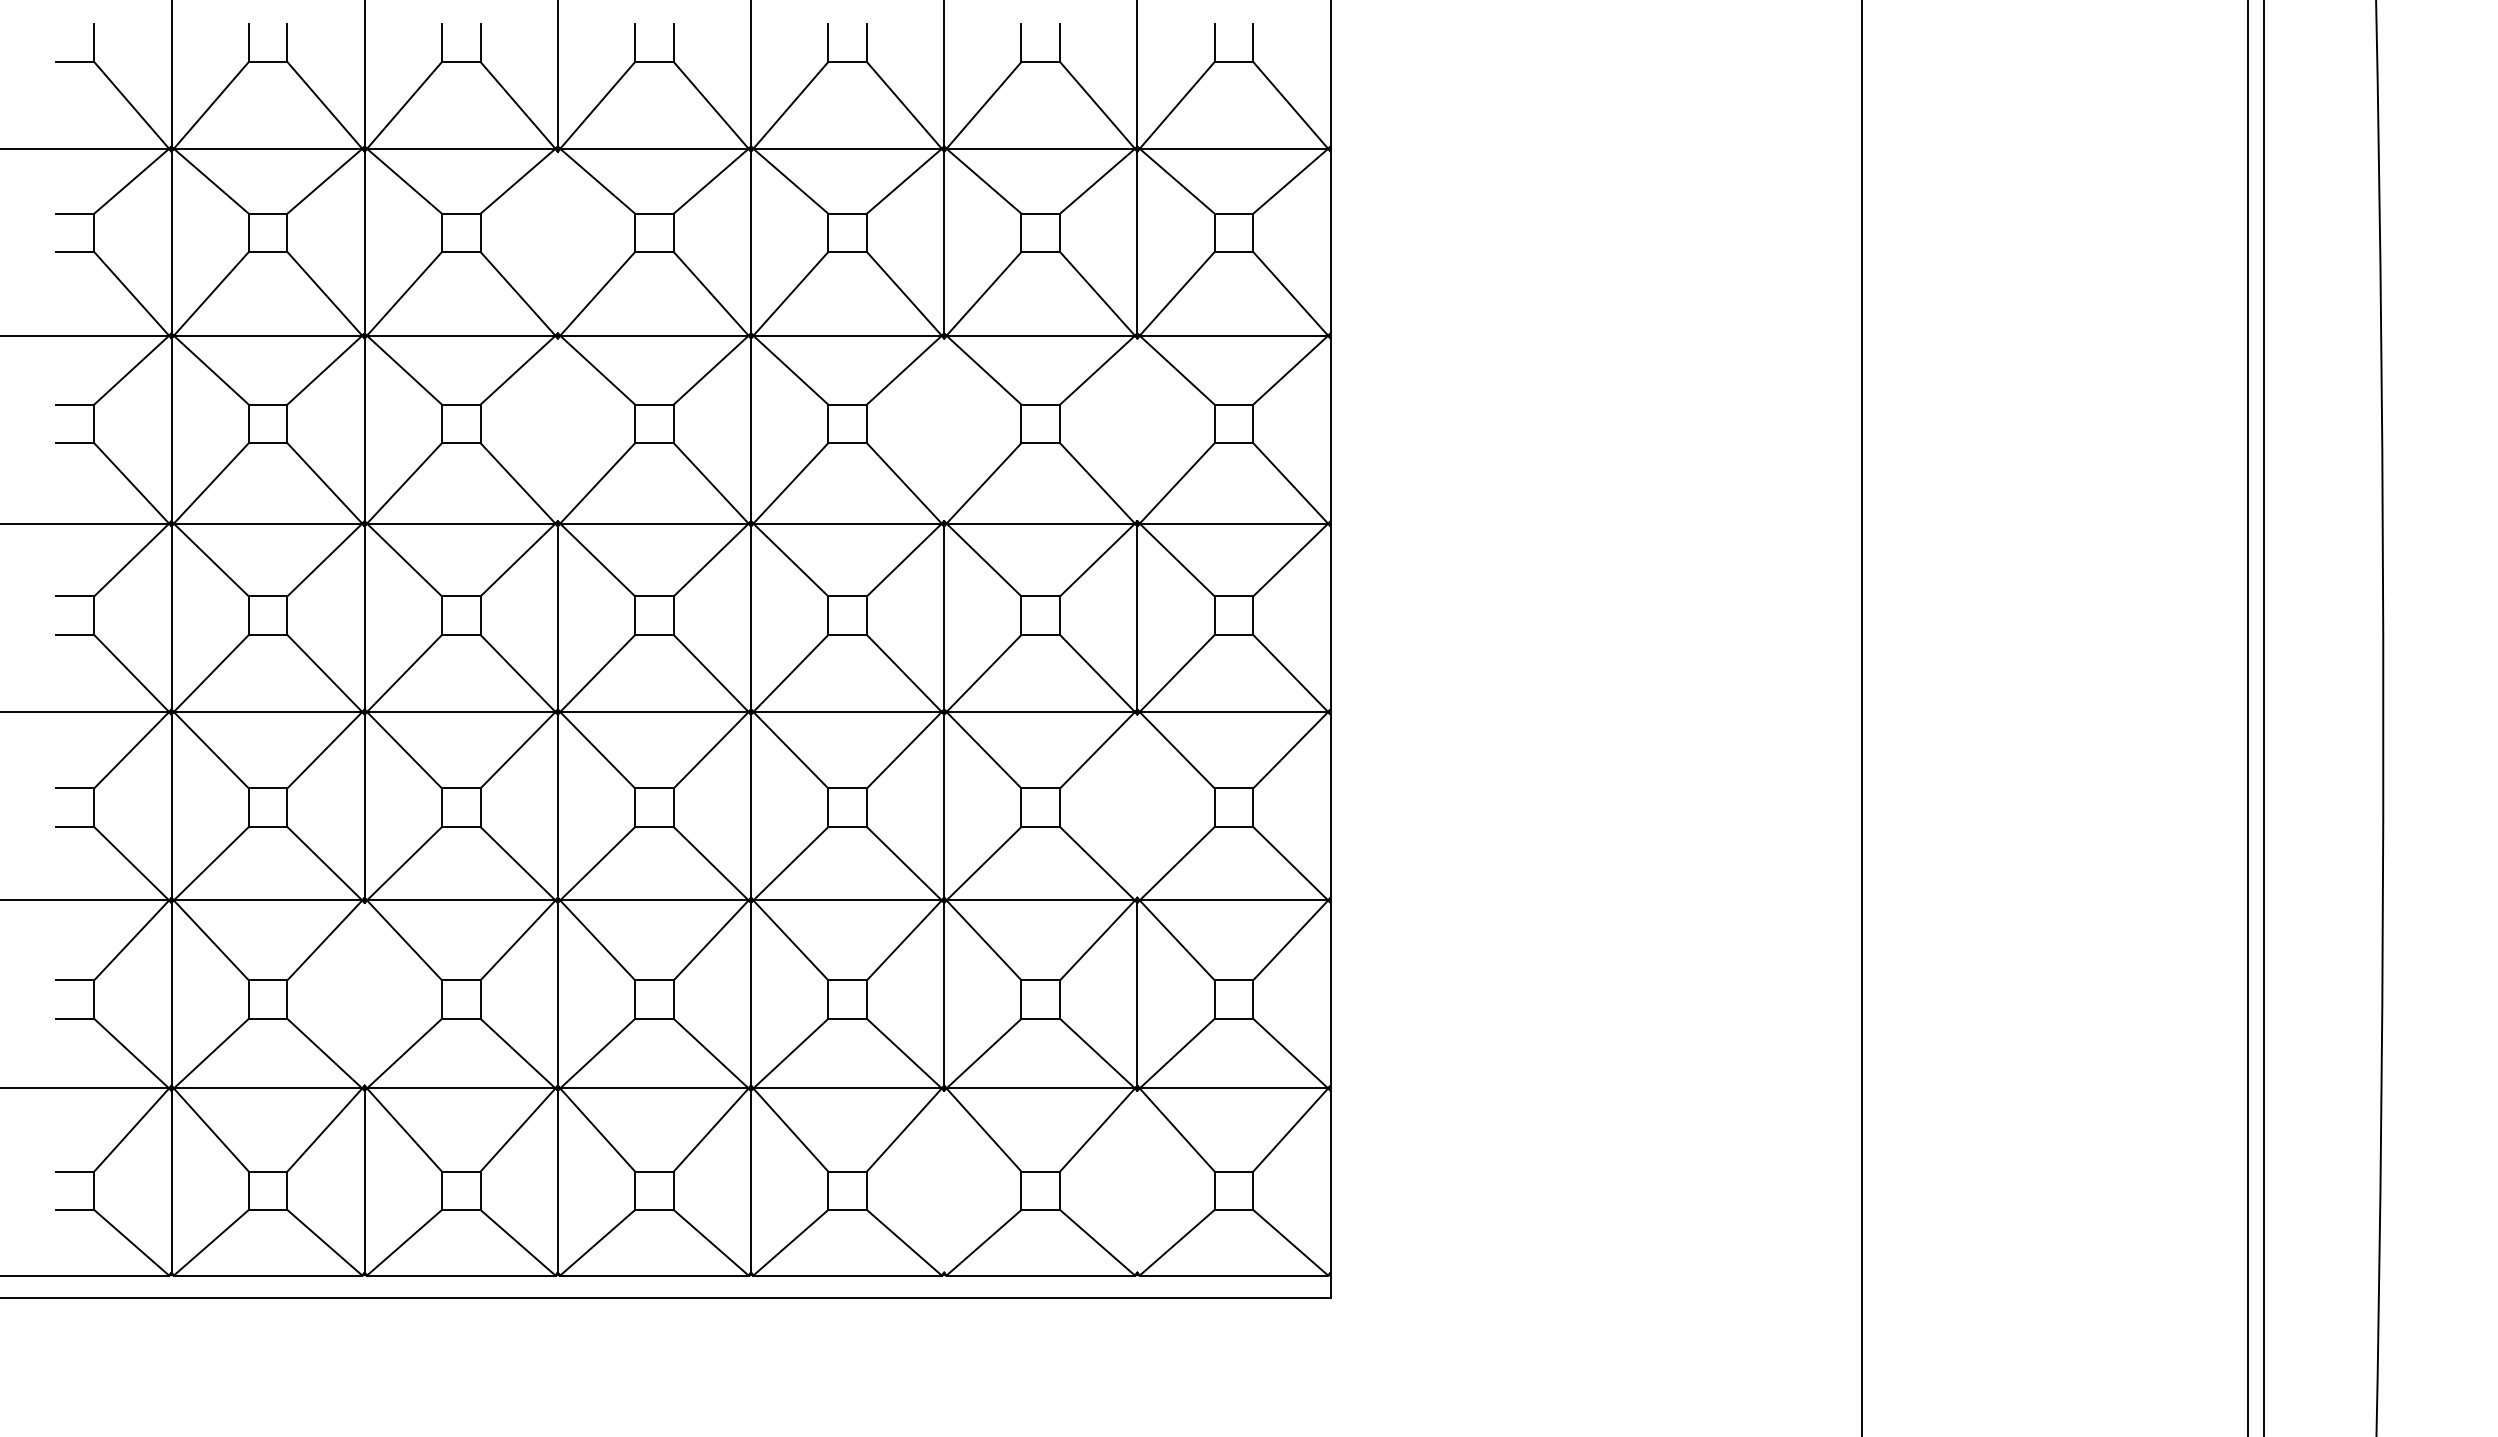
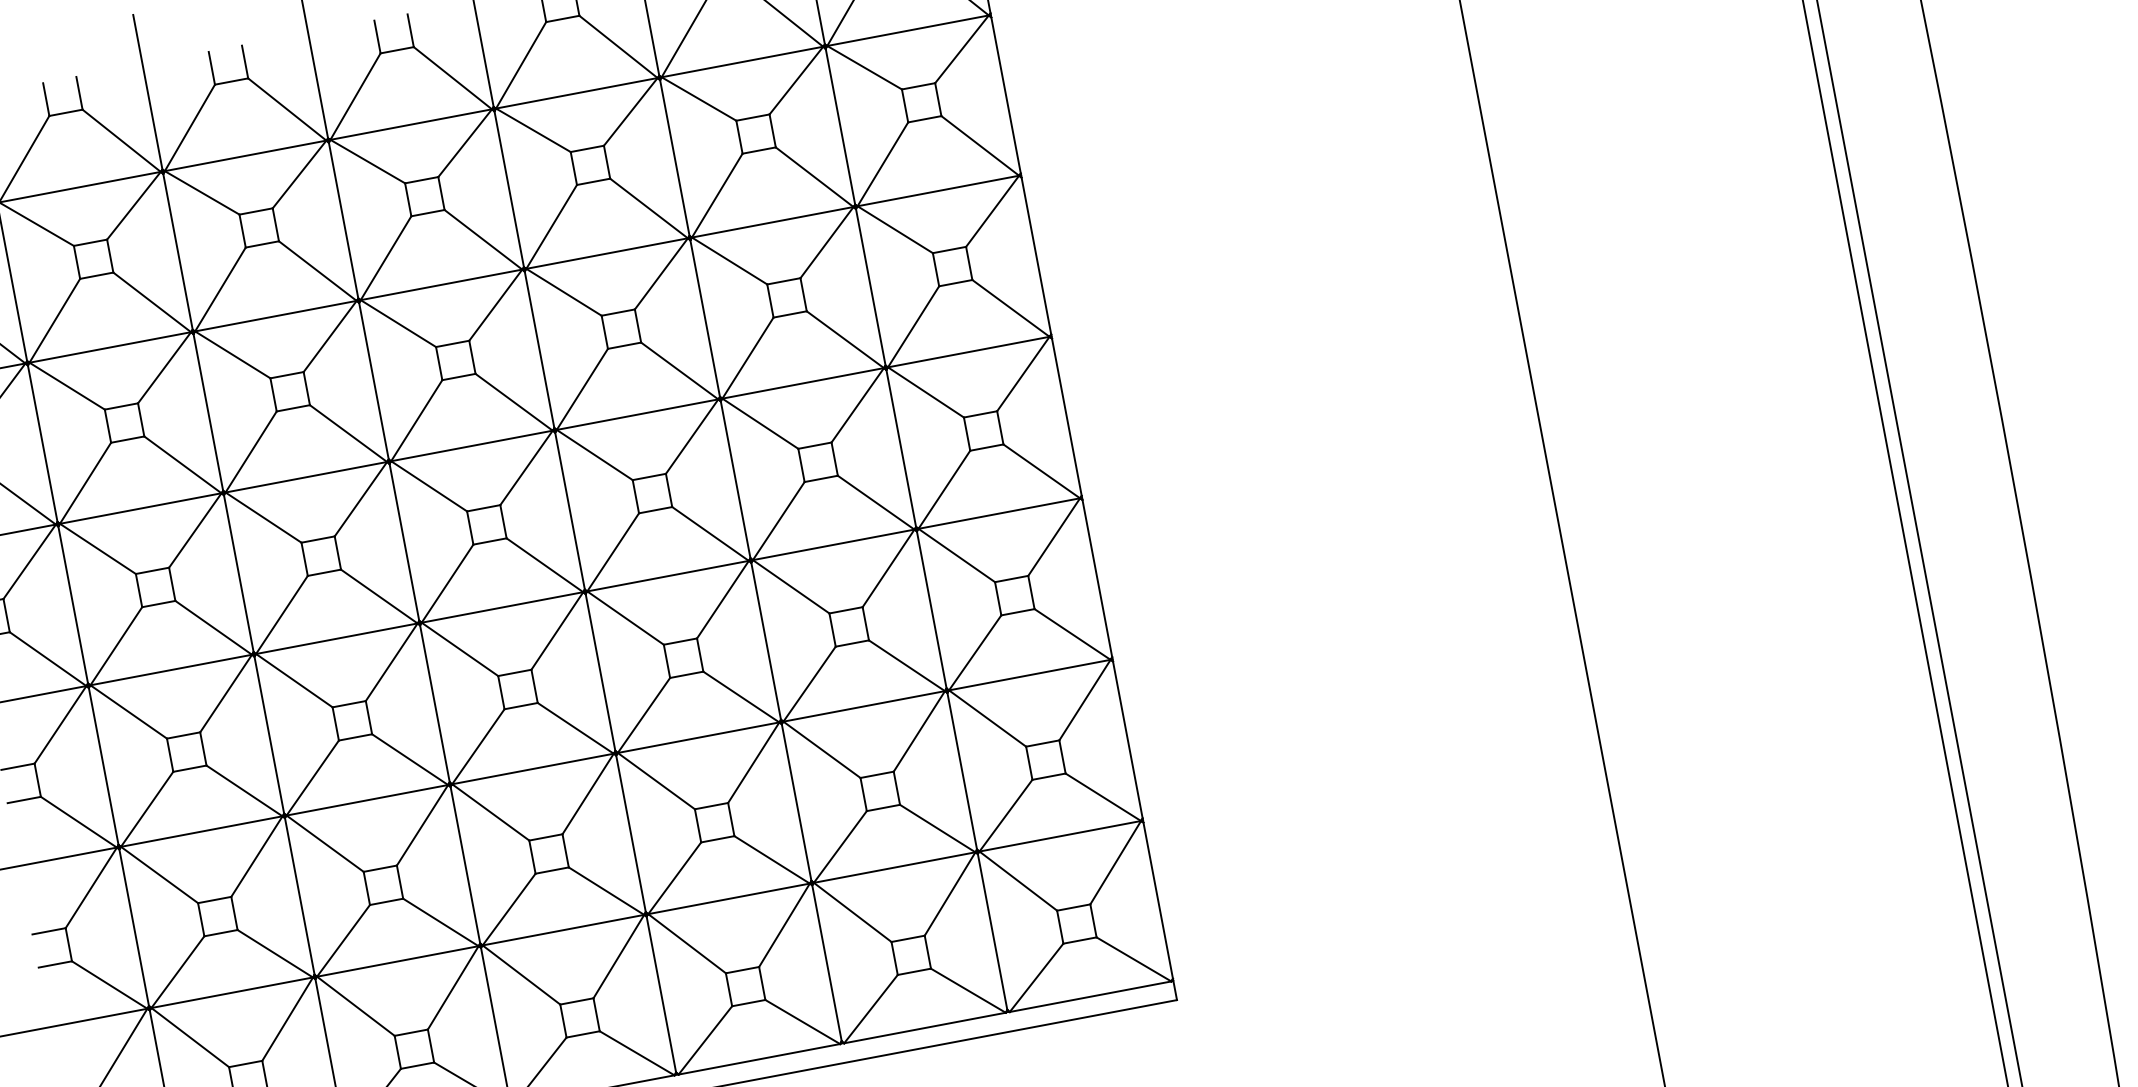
line: (557, 242) -> (343, 220), added
line: (557, 429) -> (373, 380), added
line: (944, 429) -> (705, 318), added
line: (1137, 429) -> (870, 286), added
line: (1137, 805) -> (931, 609), added
line: (364, 993) -> (299, 895), added
line: (944, 1181) -> (827, 962), added
line: (1137, 1181) -> (992, 931), added

